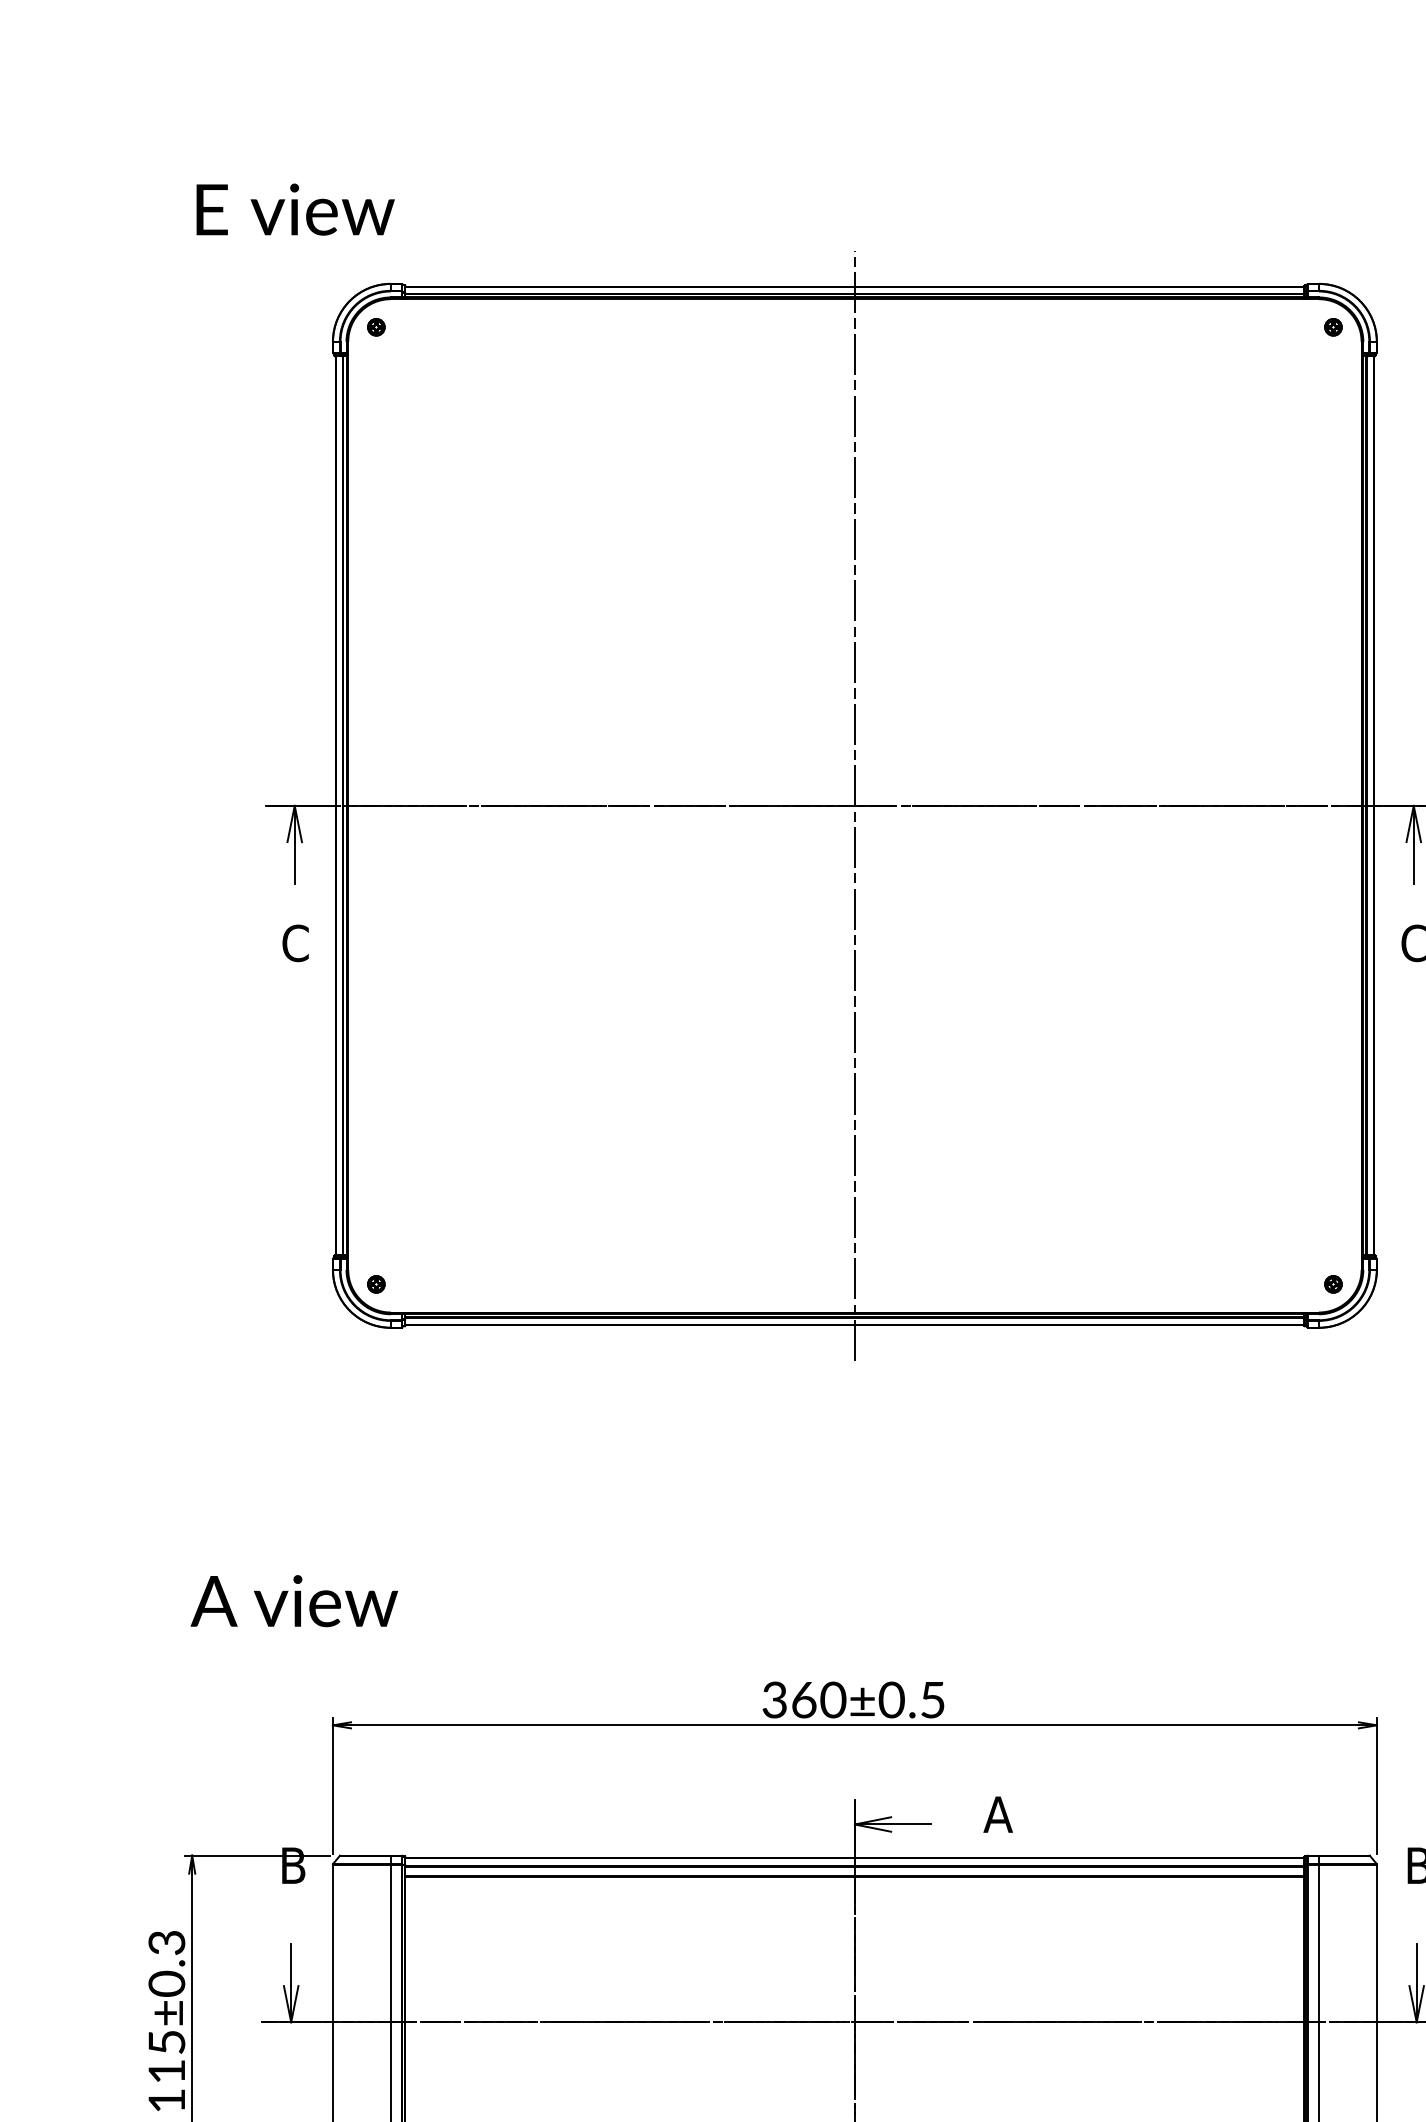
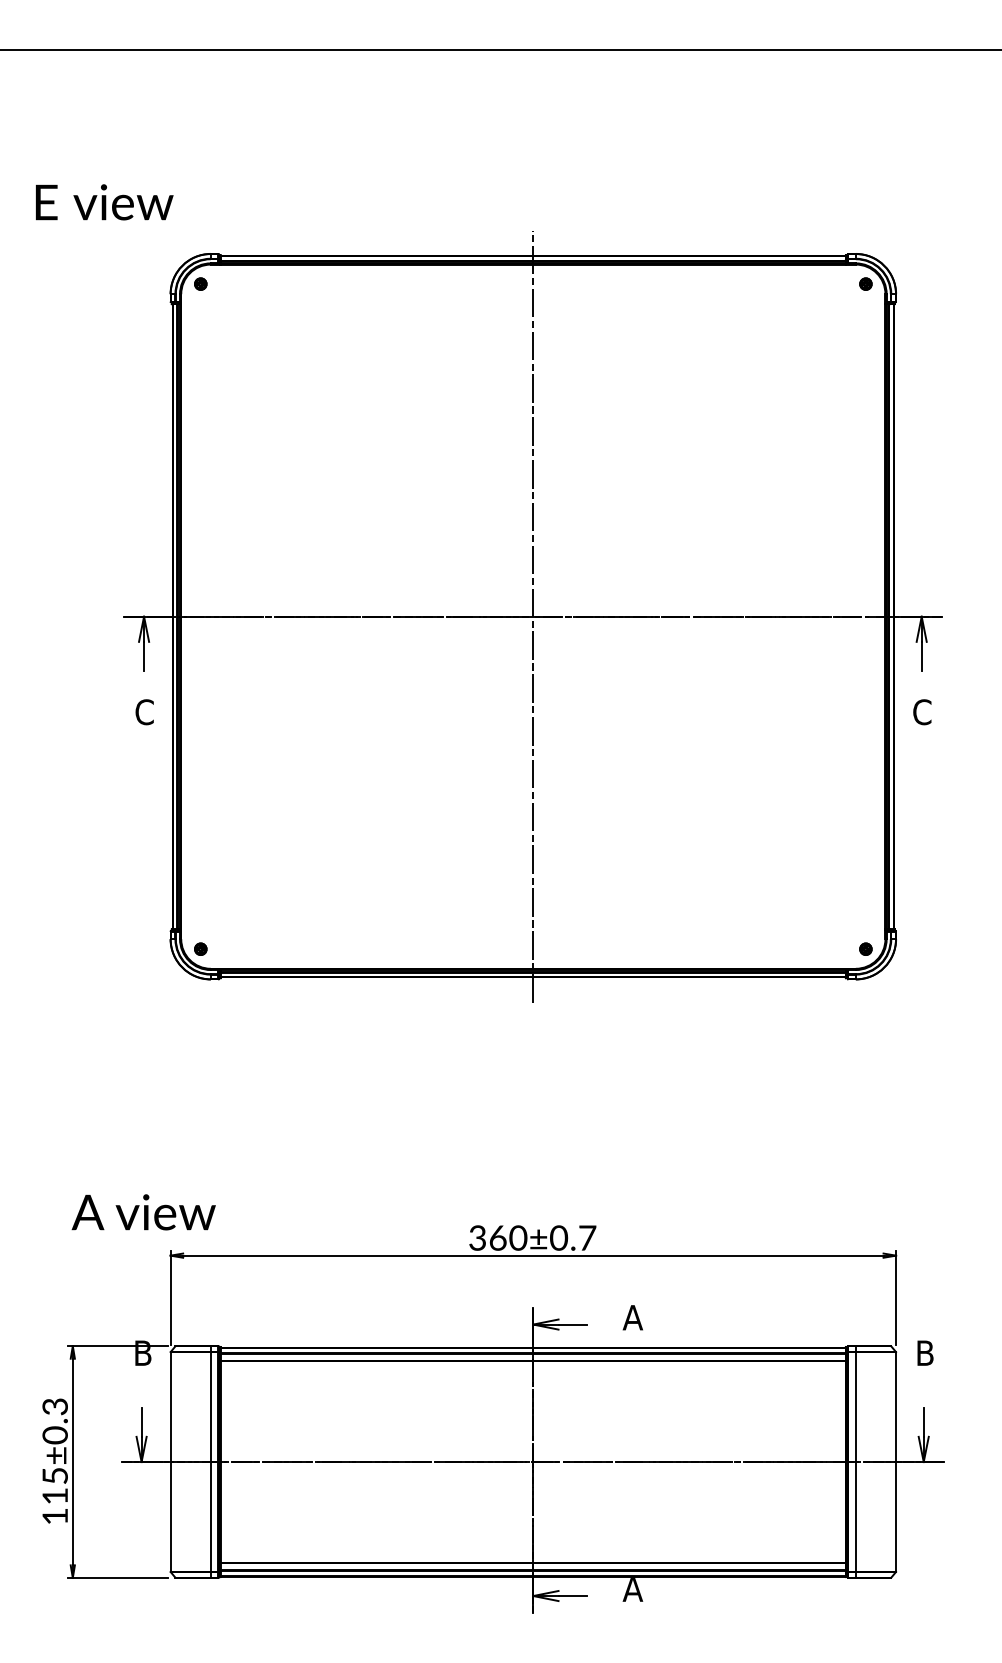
text: (295, 209) -> (104, 202), moved
text: (293, 1601) -> (143, 1212), moved
text: (932, 1699) -> (587, 1237), 360±0.5 -> 360±0.7

